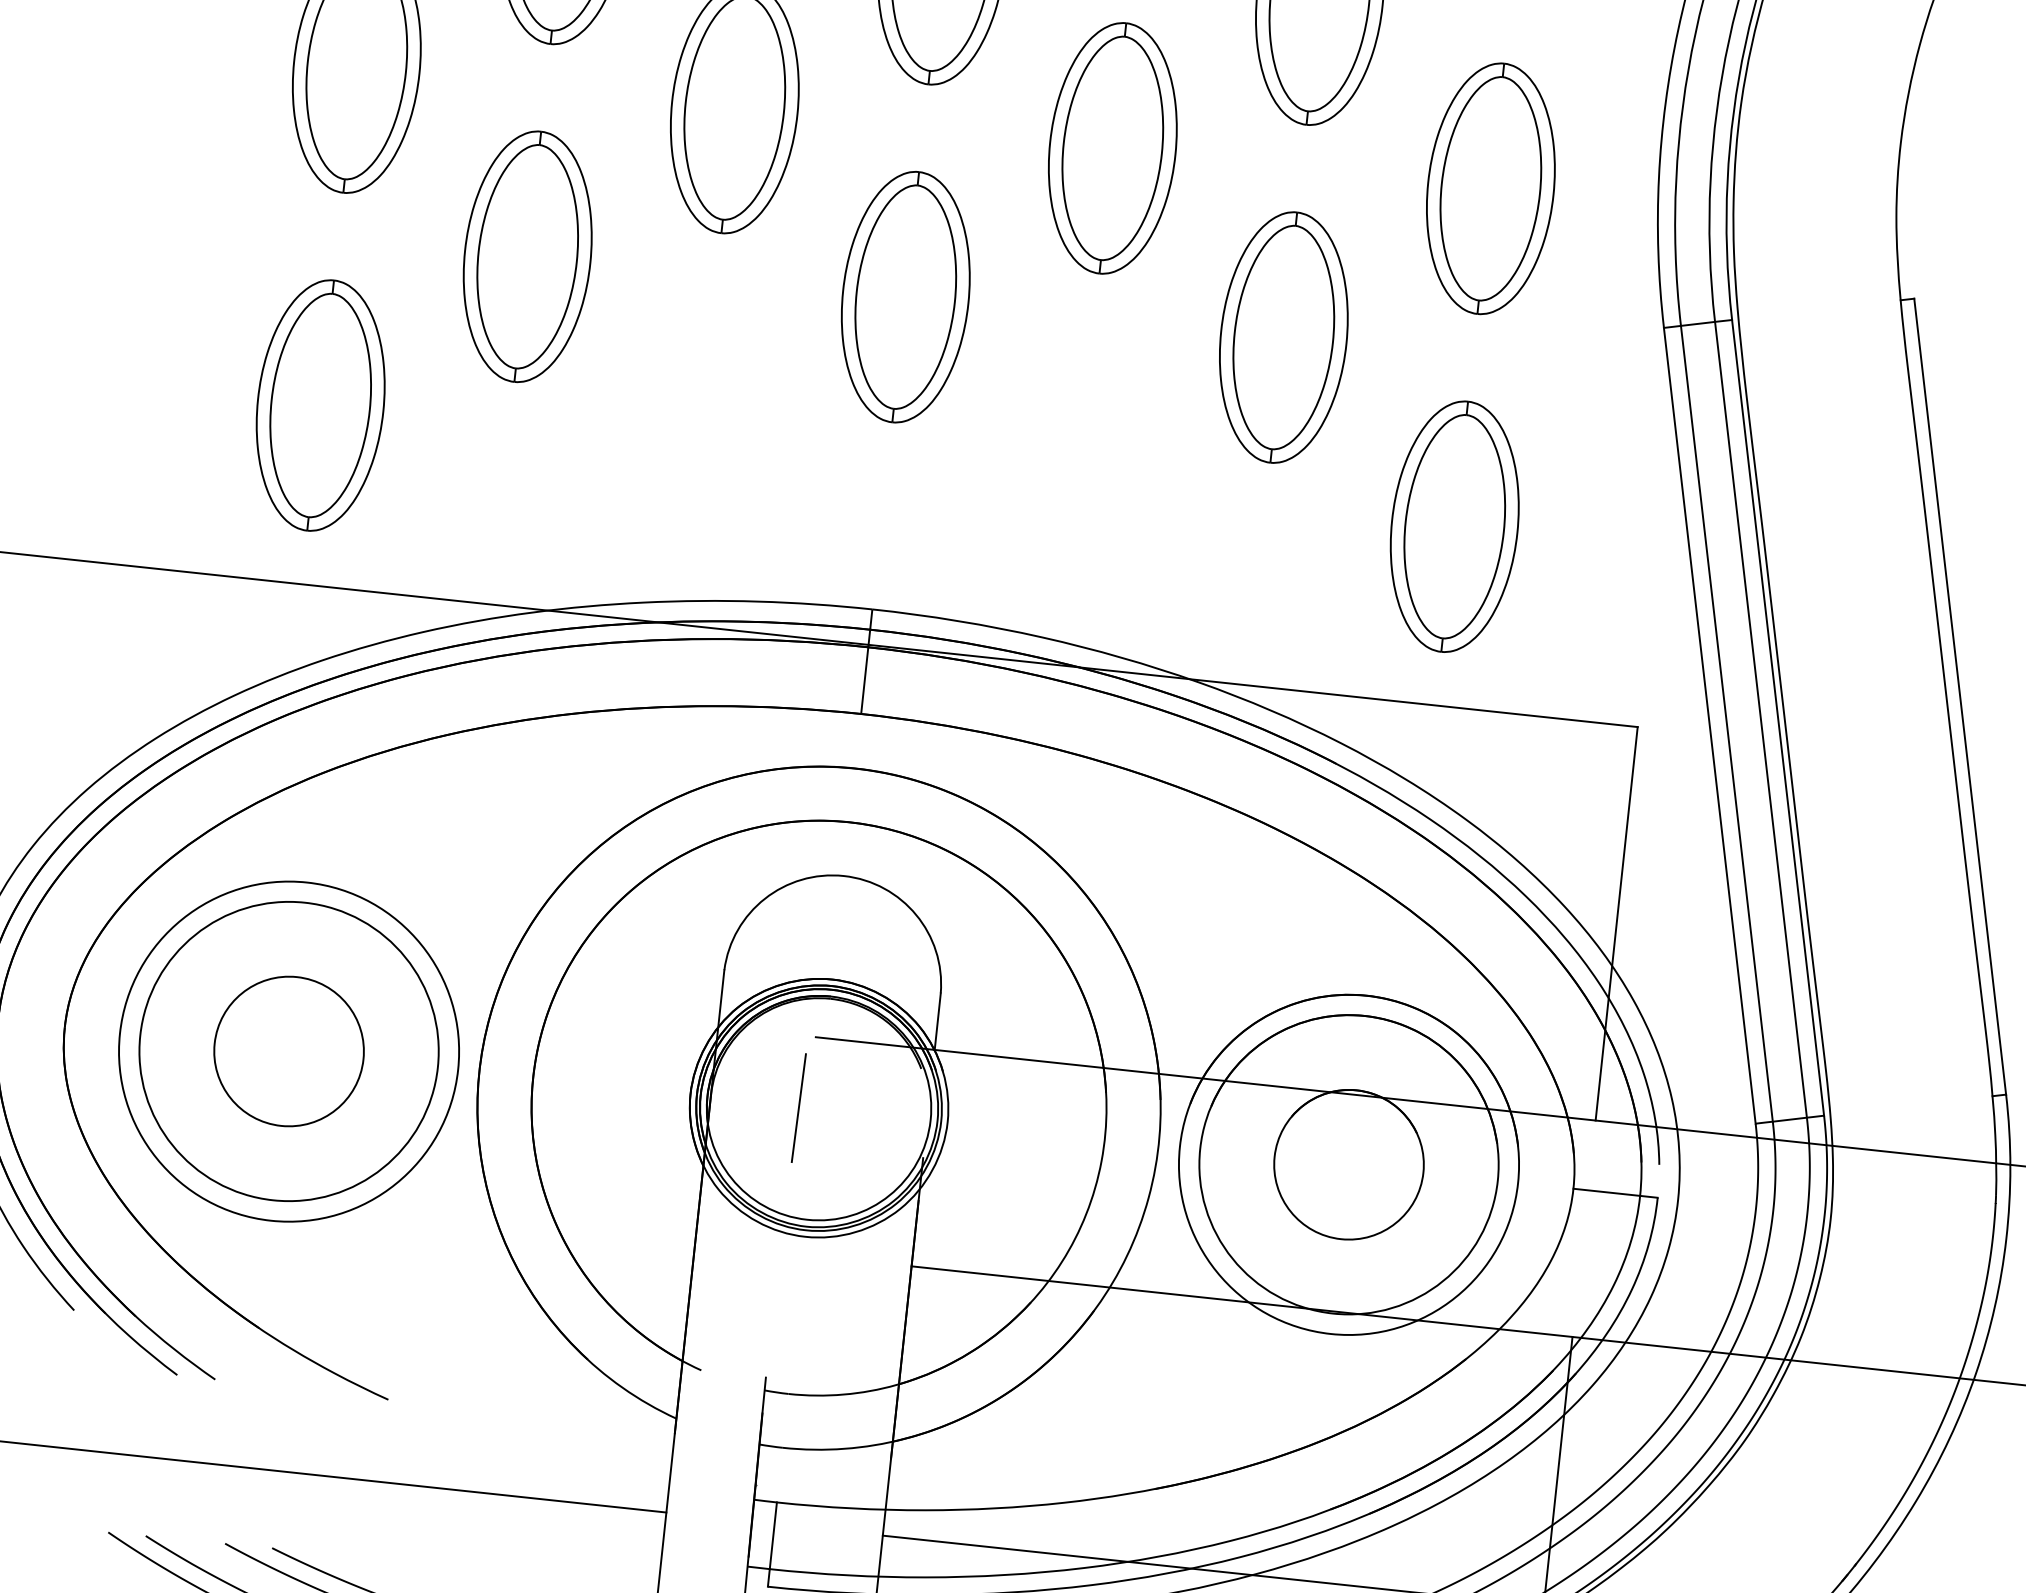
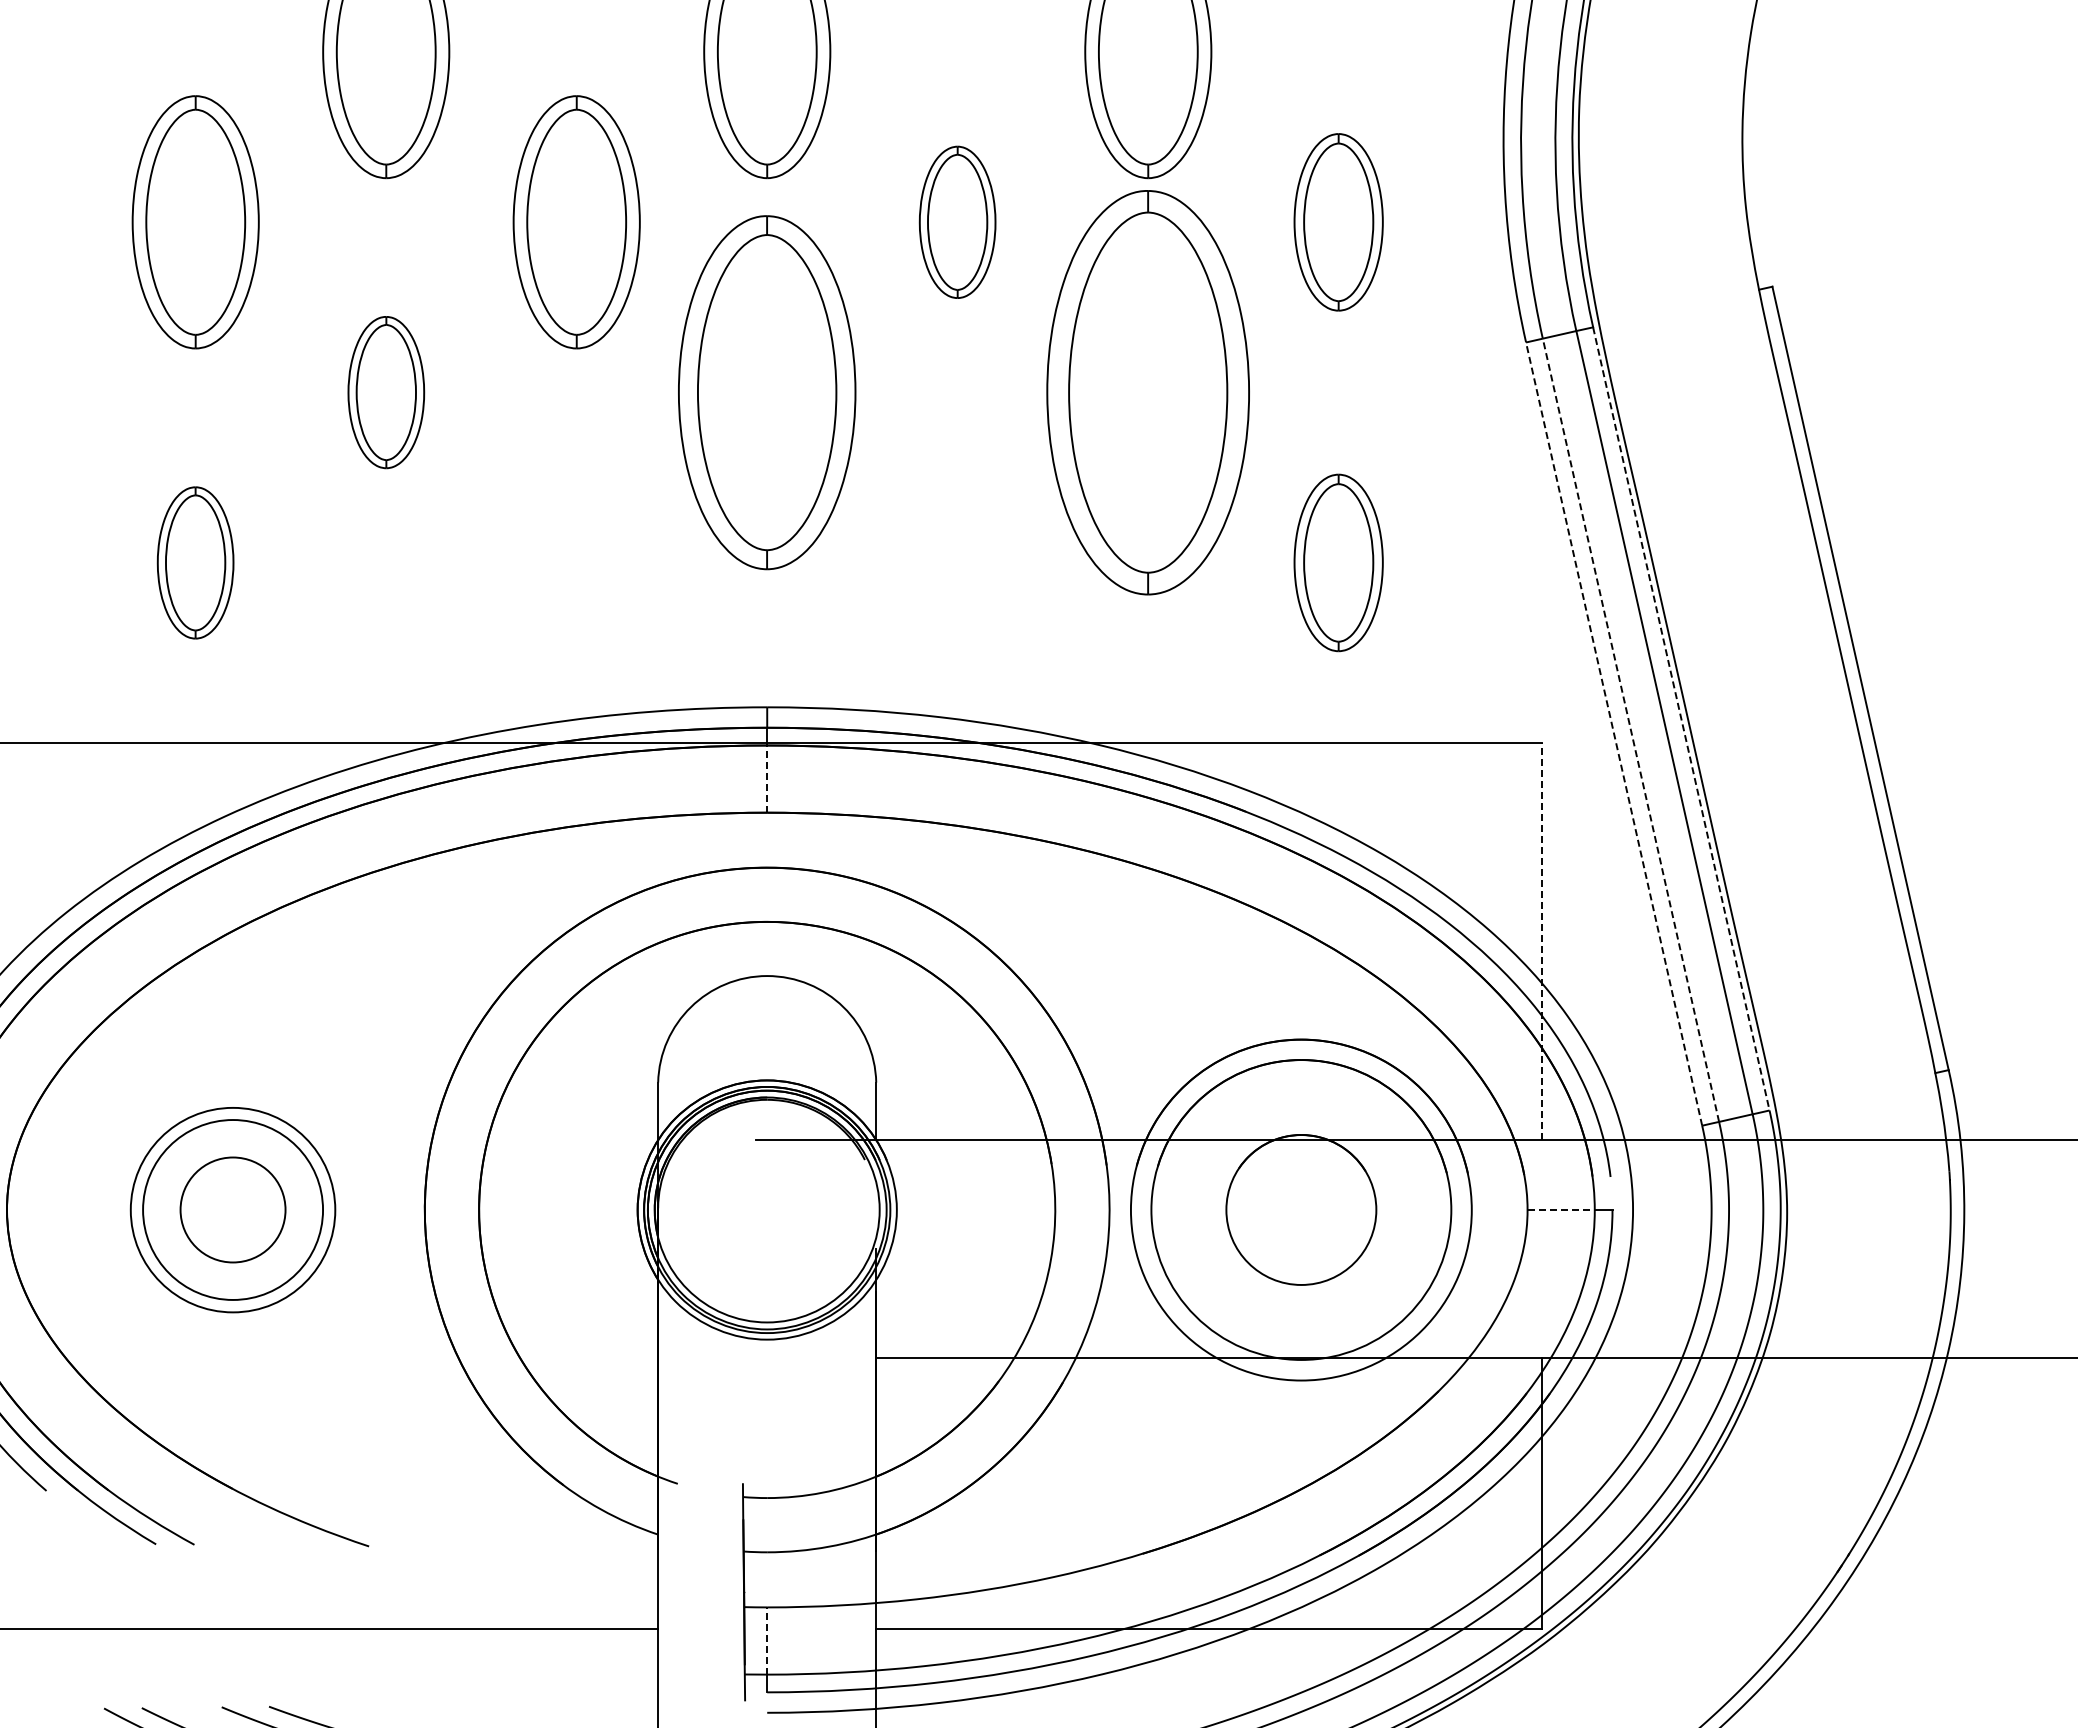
part: (1112, 148) -> (957, 222), size x0.6
part: (1490, 188) -> (1338, 222), size x0.7
part: (528, 256) -> (386, 392), size x0.6
part: (906, 297) -> (767, 392), size x1.4
part: (1284, 337) -> (1148, 392), size x1.6
part: (320, 405) -> (195, 562), size x0.6
part: (1454, 526) -> (1338, 562), size x0.7
line: (864, 681) -> (767, 779), solid -> dashed
line: (1778, 718) -> (1681, 719), solid -> dashed
line: (1726, 722) -> (1630, 729), solid -> dashed
line: (1710, 725) -> (1614, 733), solid -> dashed
line: (1616, 922) -> (1542, 940), solid -> dashed
circle: (288, 1050) -> (232, 1209), size x0.6
circle: (289, 1051) -> (233, 1209), size x0.6
circle: (289, 1051) -> (233, 1209), size x0.7
line: (798, 1107) -> (746, 1211), removed
line: (1607, 1191) -> (1561, 1209), solid -> dashed
line: (773, 1536) -> (767, 1641), solid -> dashed

